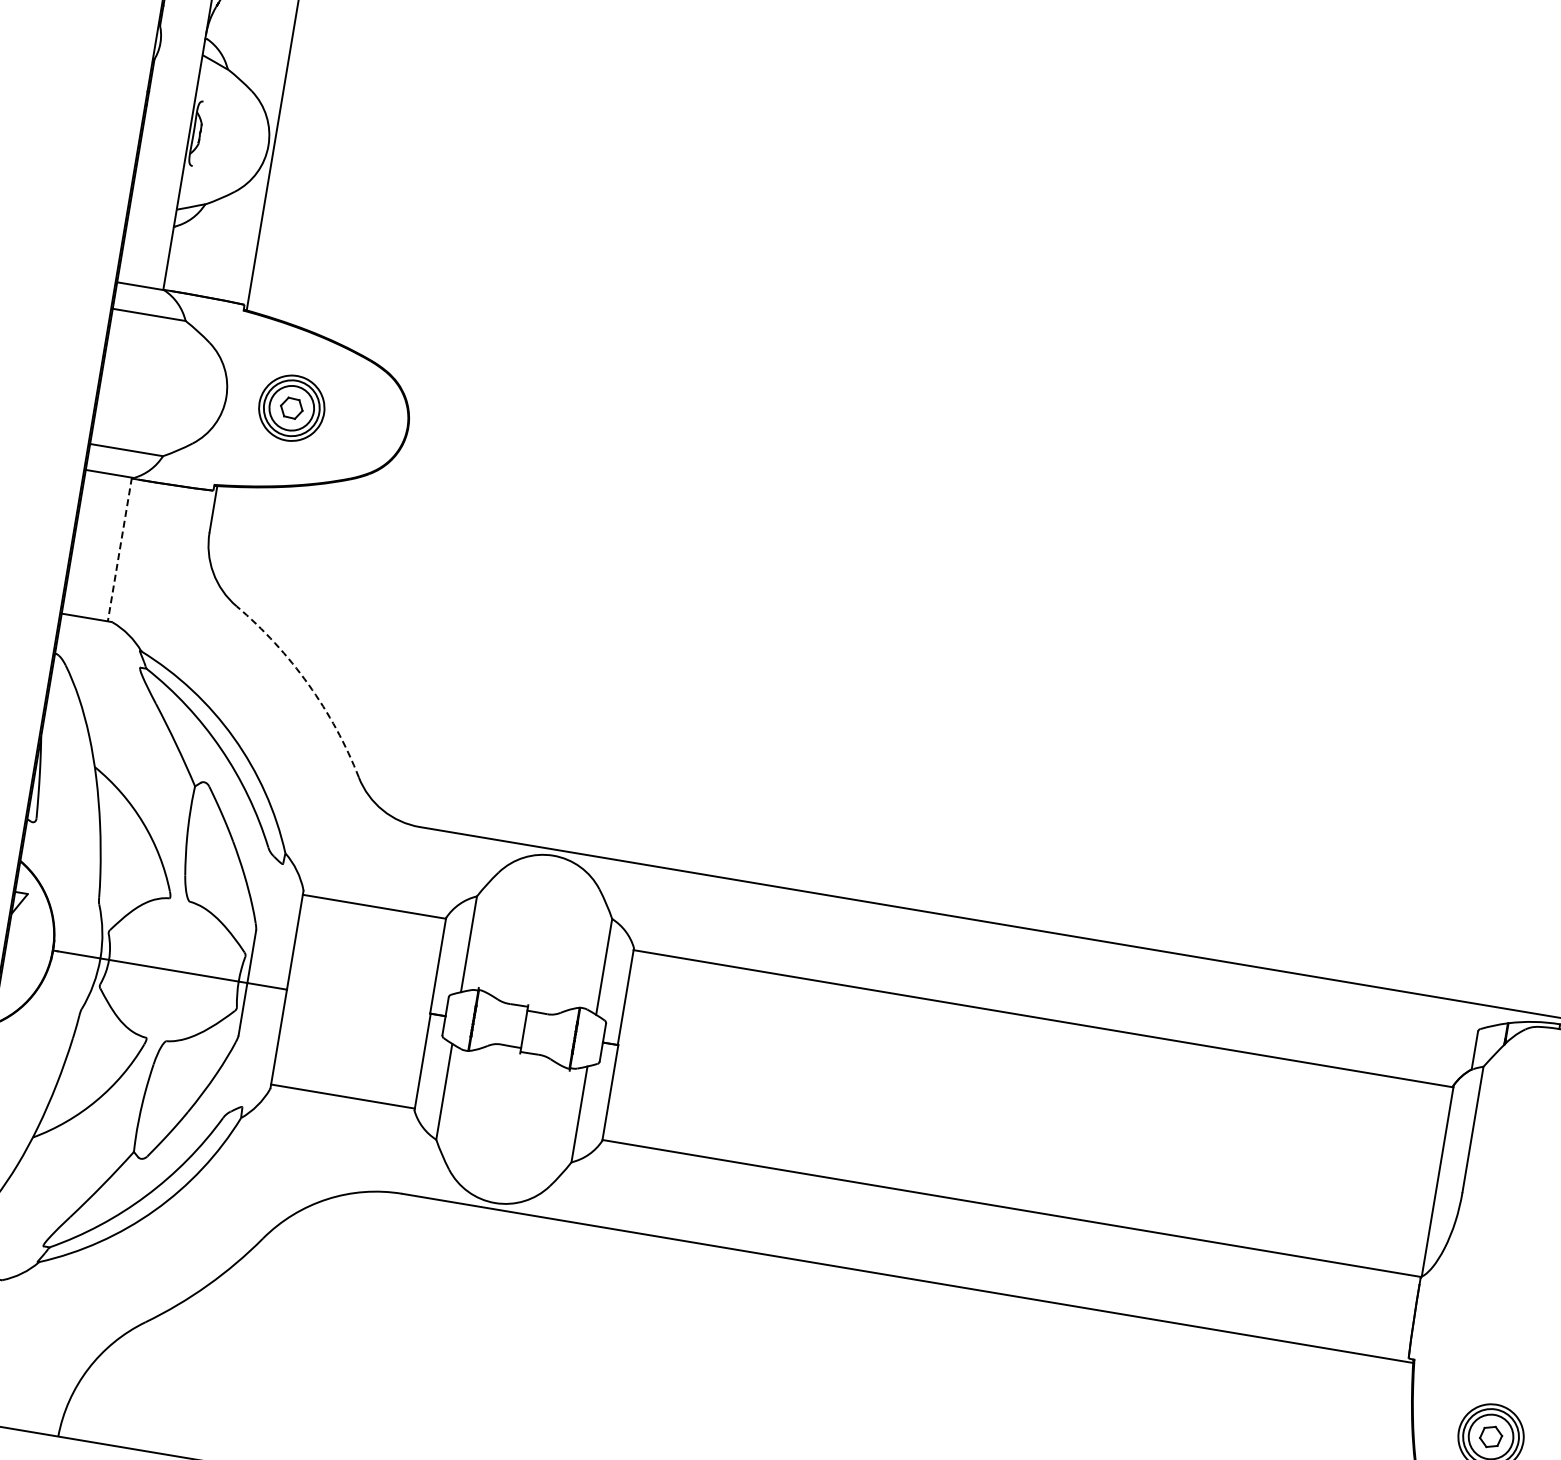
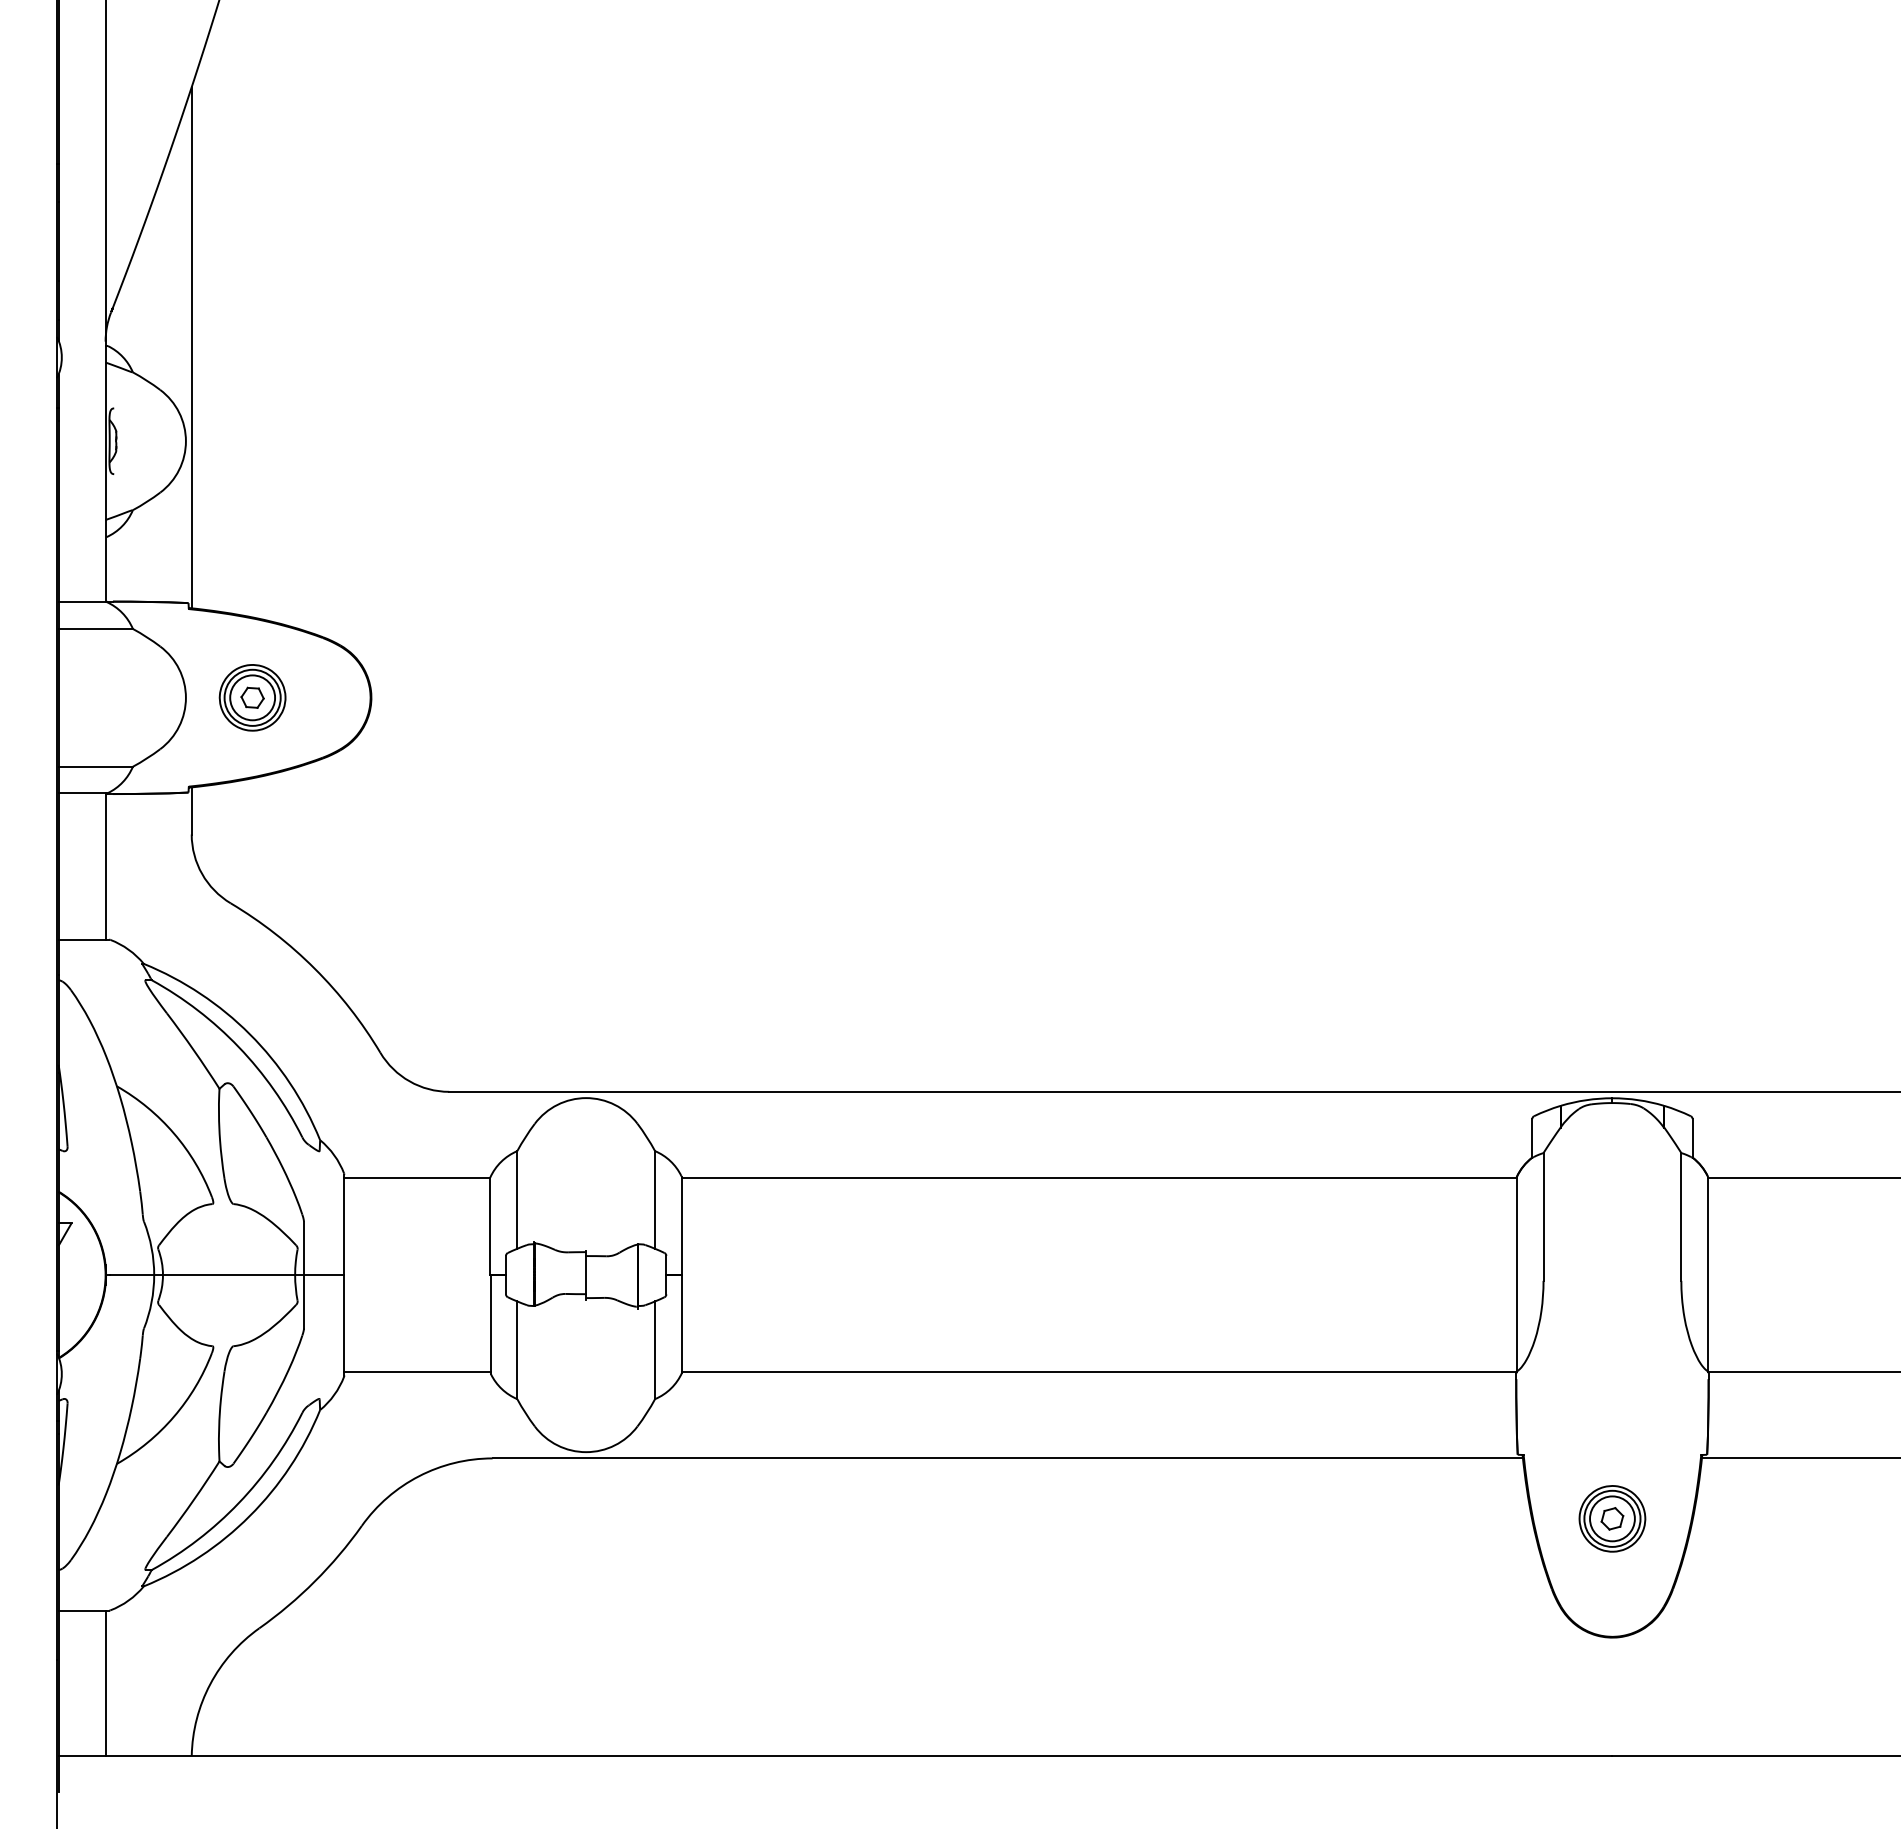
line: (119, 549) -> (105, 866), dashed -> solid
arc: (308, 683) -> (314, 968), dashed -> solid

